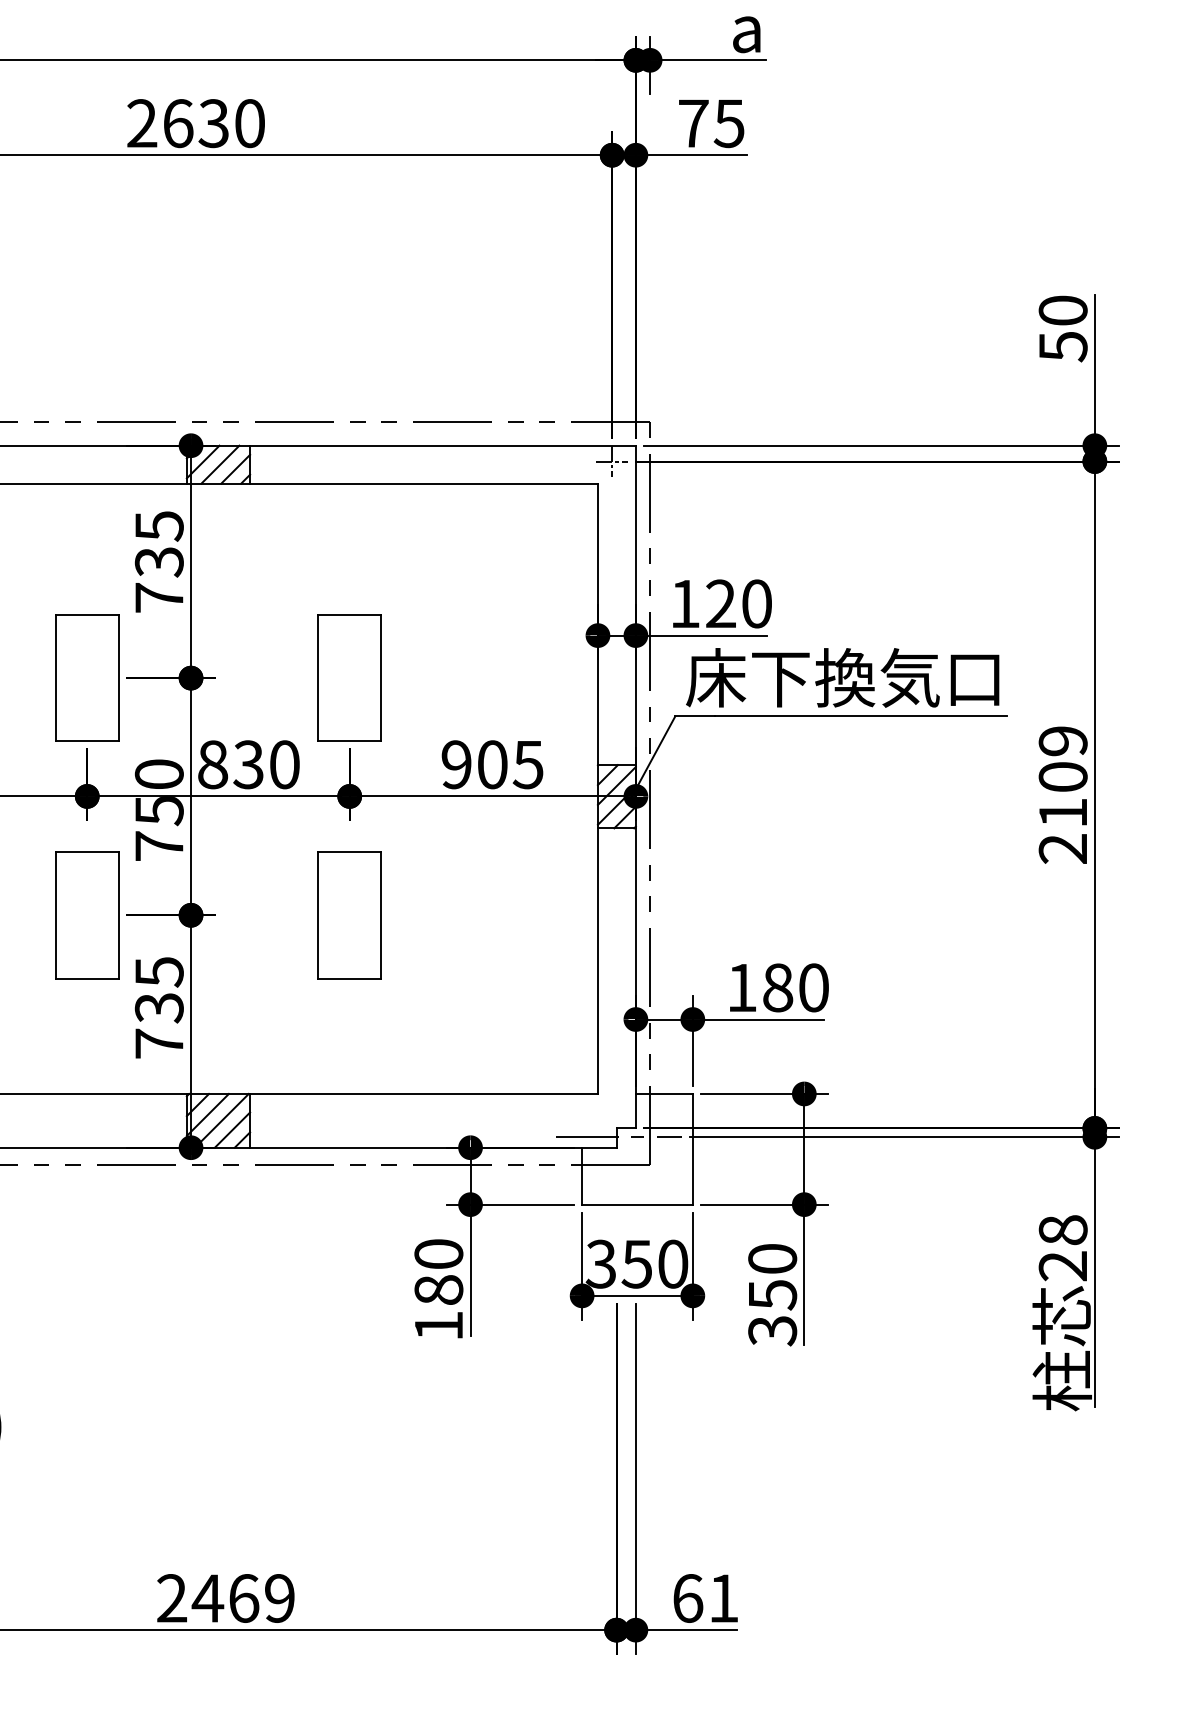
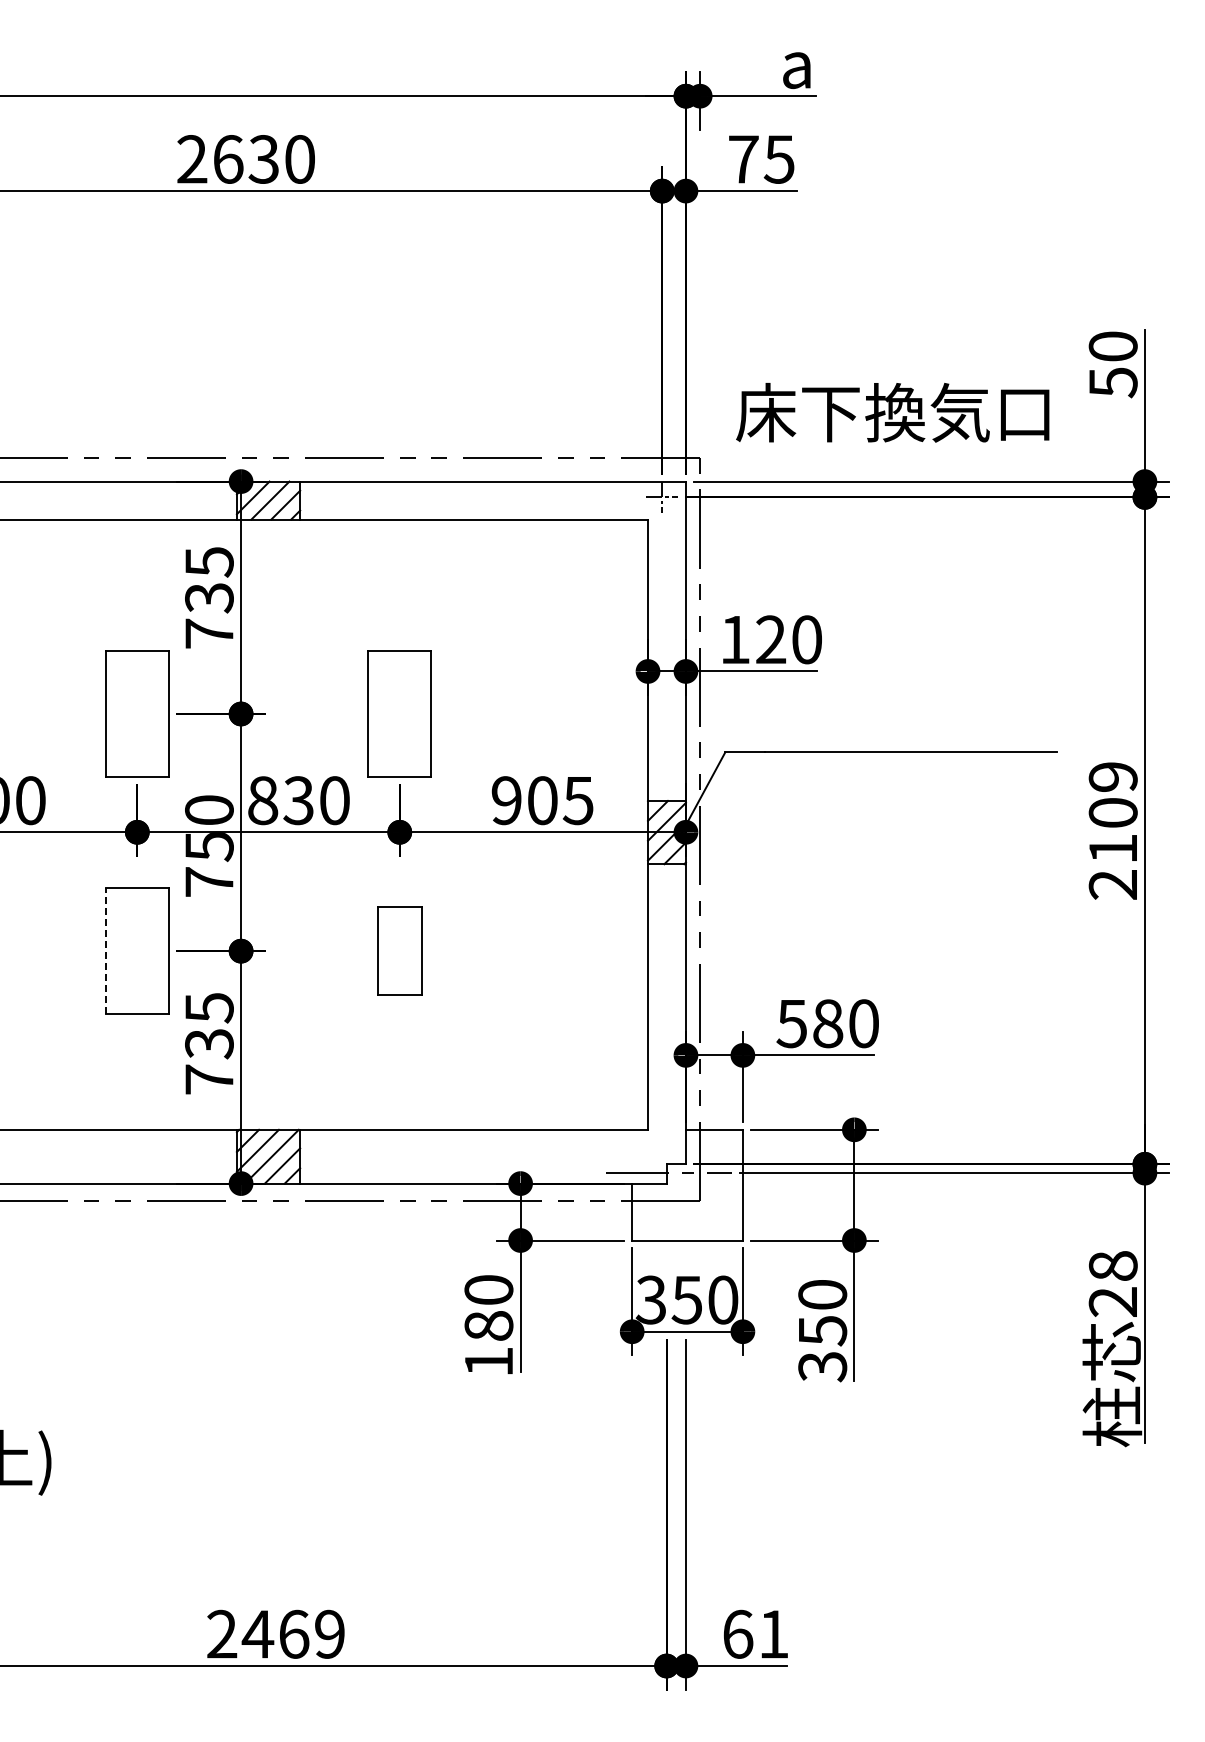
text: (842, 677) -> (892, 412), moved
line: (55, 914) -> (105, 950), solid -> dashed
part: (349, 914) -> (399, 950), size x0.7
text: (741, 988) -> (791, 1024), 180 -> 580

